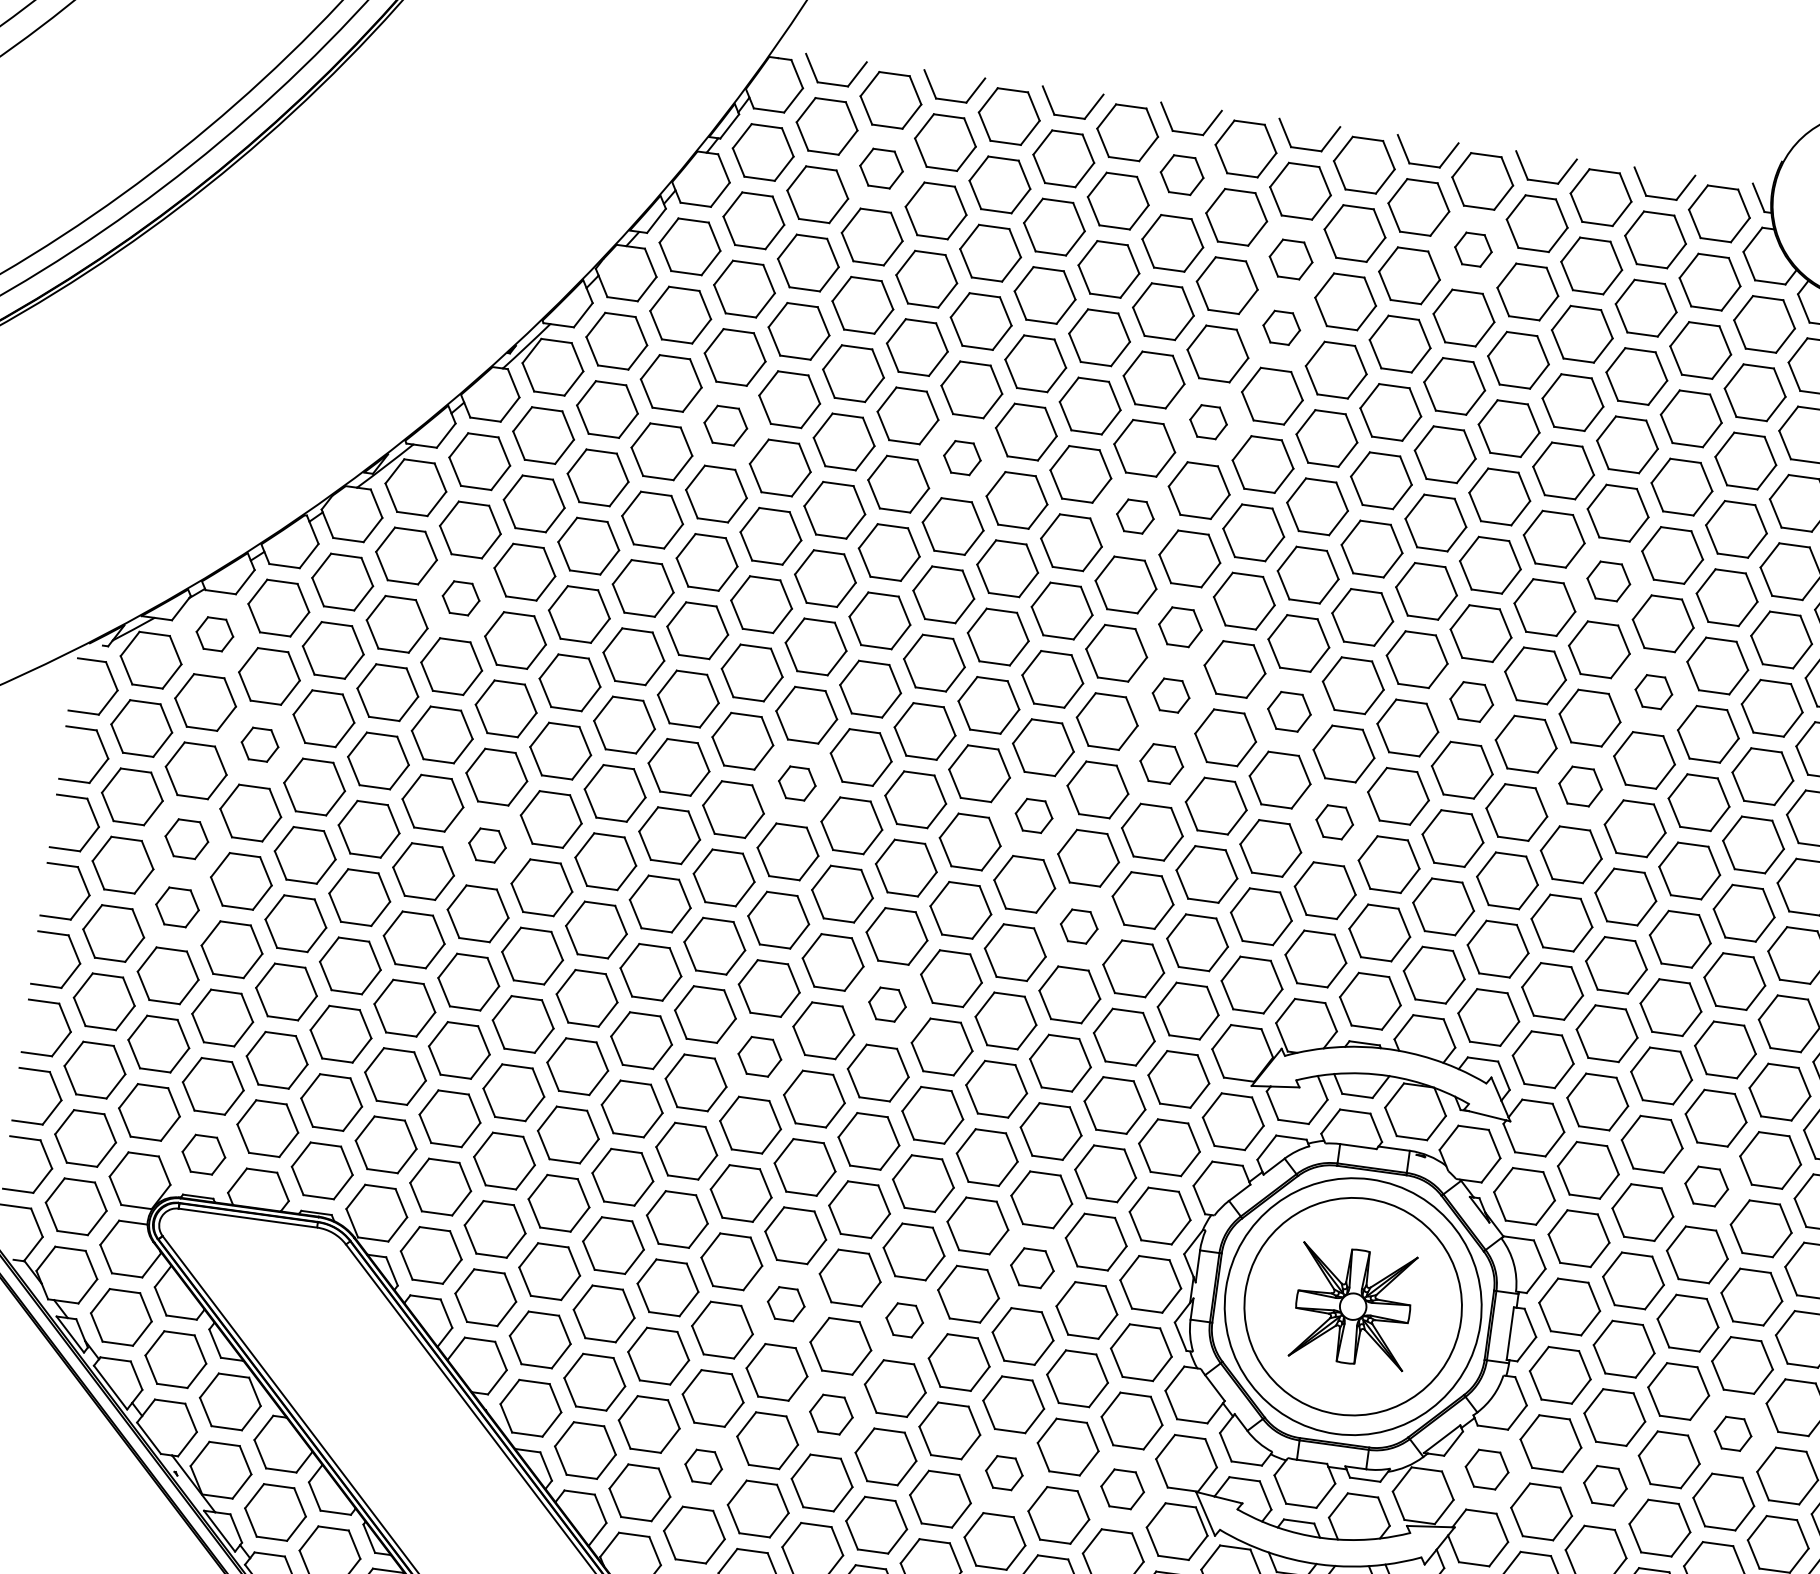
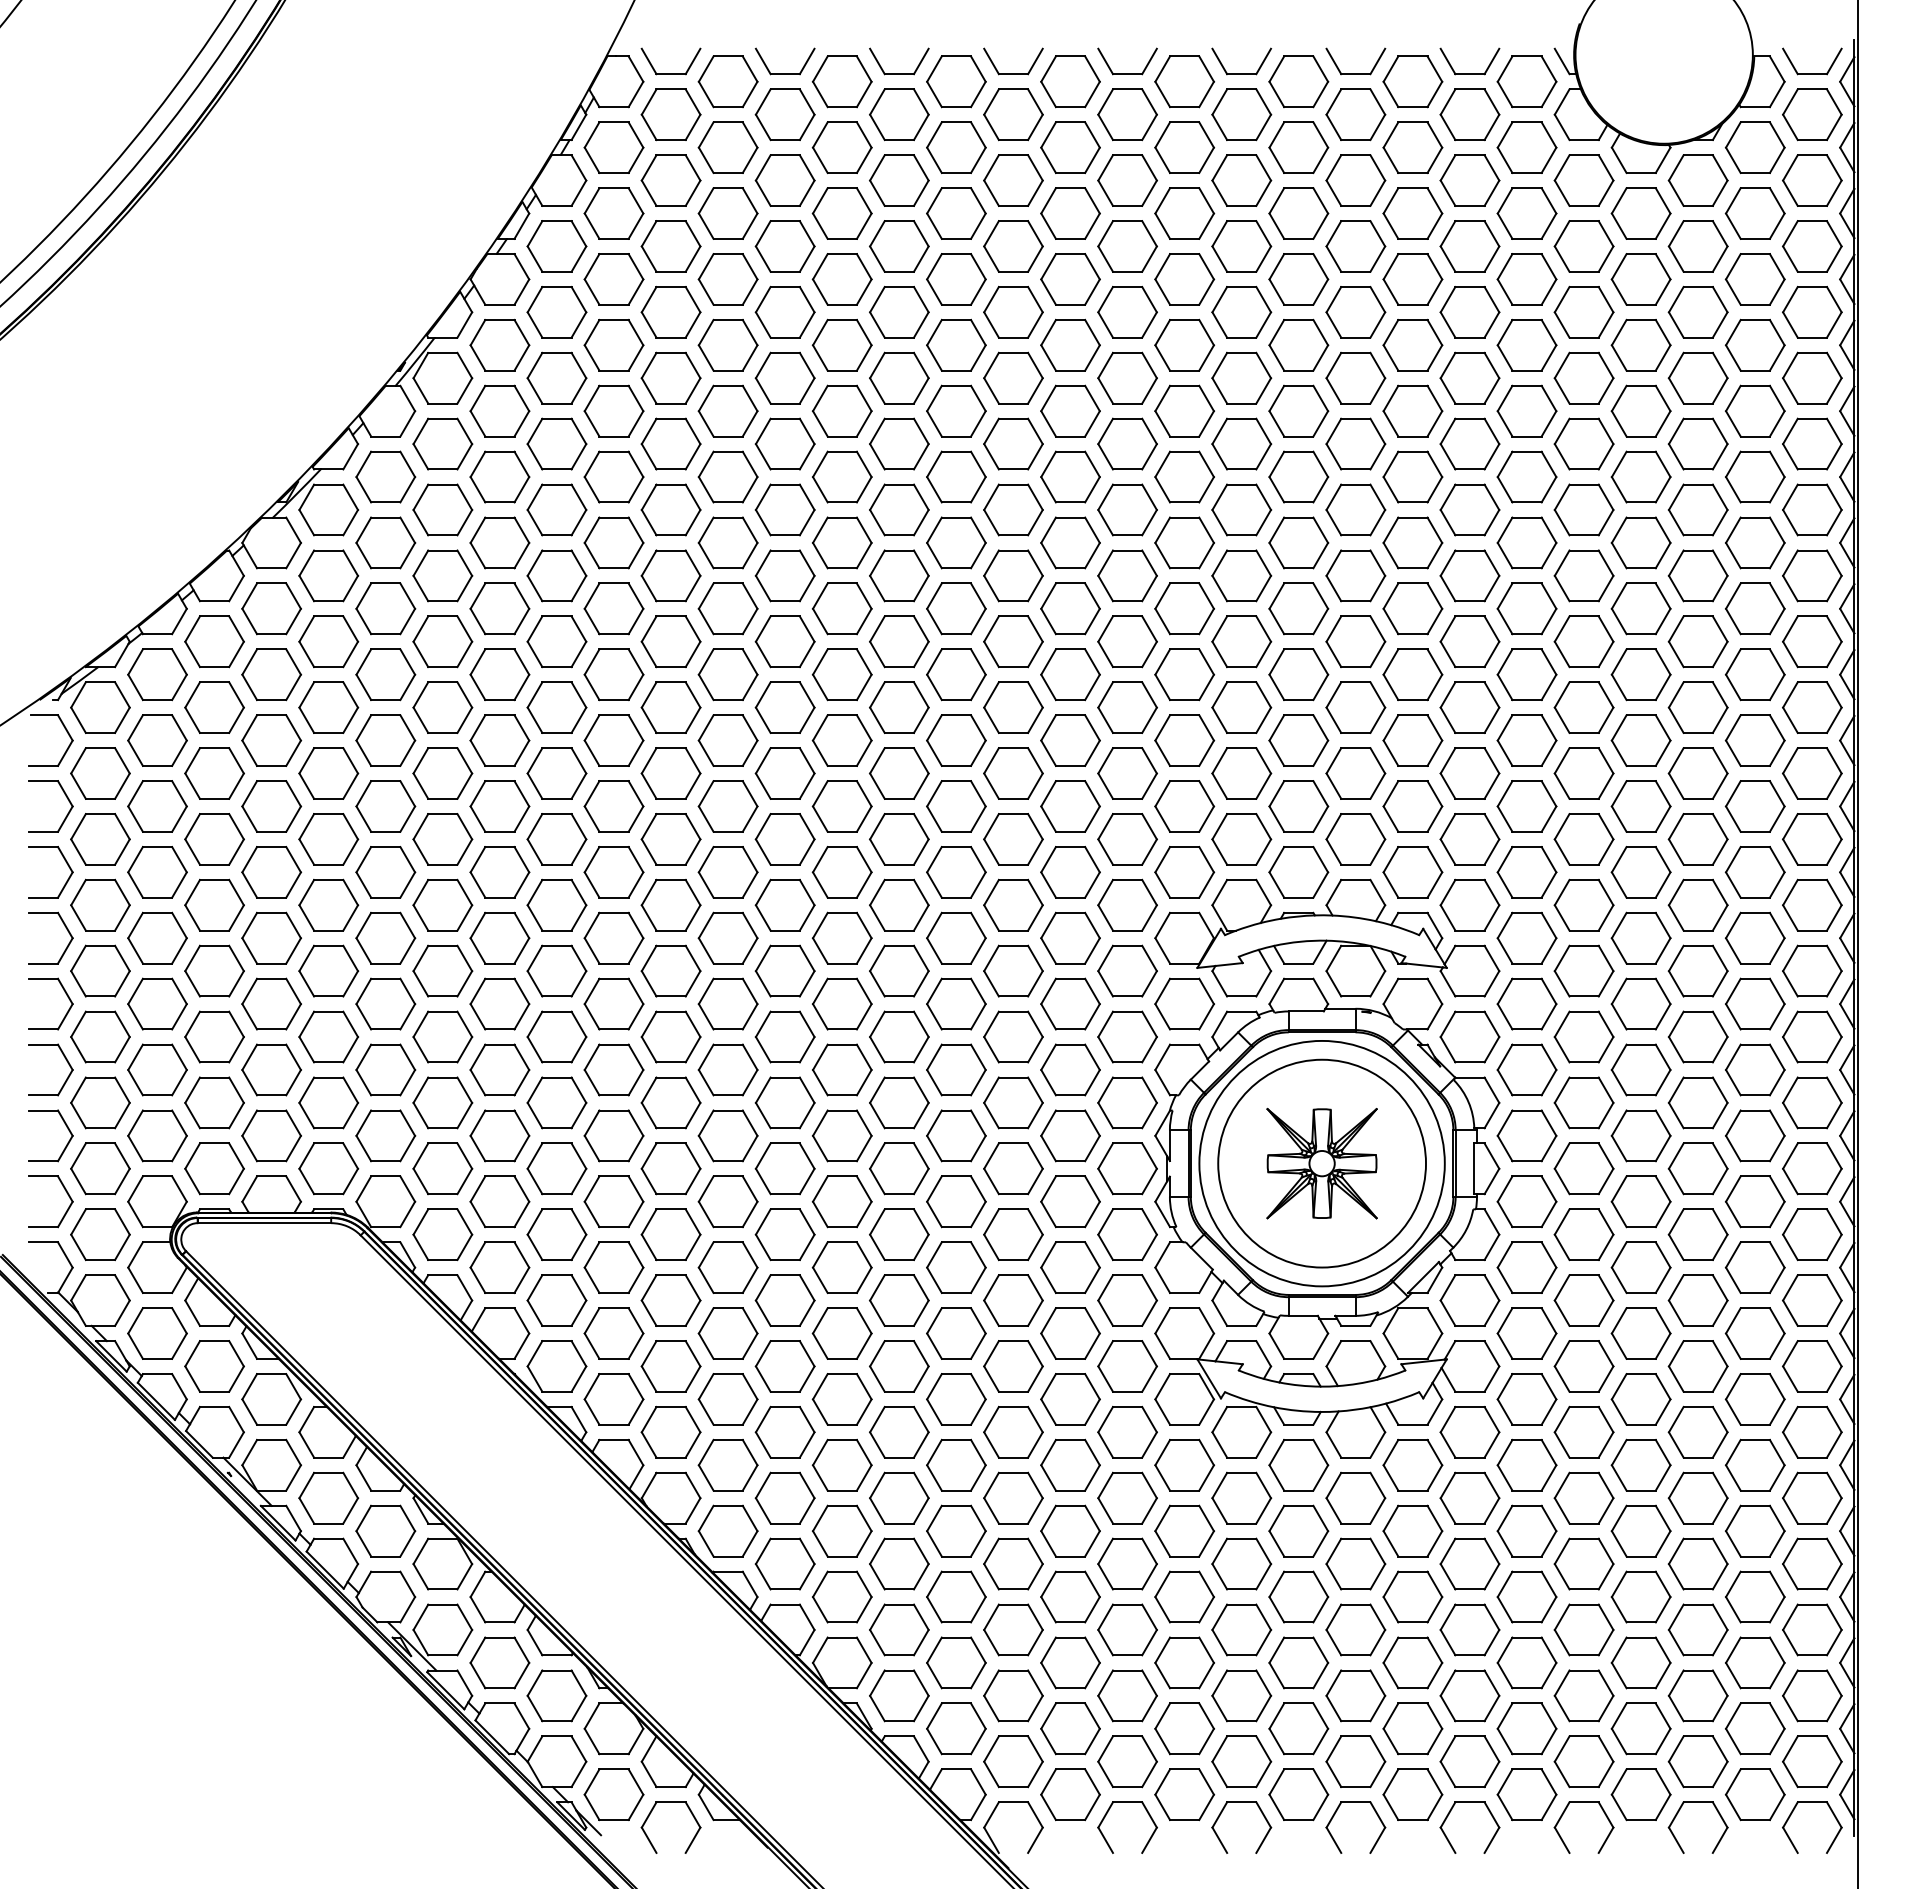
part: (880, 168) -> (727, 147), size x1.43
part: (1182, 174) -> (1013, 114), size x1.43
part: (1473, 249) -> (1298, 147), size x1.67
part: (1291, 259) -> (1127, 180), size x1.43
part: (1281, 327) -> (1127, 246), size x1.67
part: (1208, 421) -> (1070, 344), size x1.67
part: (725, 424) -> (613, 410), size x1.43
part: (961, 457) -> (841, 410), size x1.67
part: (1135, 516) -> (1013, 443), size x1.67
part: (1608, 580) -> (1469, 443), size x1.43
part: (460, 597) -> (385, 608), size x1.67
part: (1180, 626) -> (1070, 542), size x1.43
part: (214, 633) -> (157, 674), size x1.67
part: (1653, 691) -> (1526, 542), size x1.67
part: (1171, 695) -> (1070, 608), size x1.67
part: (1471, 701) -> (1355, 575), size x1.43
part: (1289, 711) -> (1184, 608), size x1.43
part: (260, 744) -> (214, 773), size x1.67
part: (1161, 763) -> (1070, 674), size x1.43
part: (796, 783) -> (727, 740), size x1.67
part: (1580, 786) -> (1469, 641), size x1.43
part: (1034, 815) -> (956, 740), size x1.67
part: (1334, 822) -> (1241, 707), size x1.67
part: (186, 839) -> (157, 872), size x1.43
part: (487, 845) -> (442, 839), size x1.67
part: (177, 906) -> (157, 937), size x1.43
part: (1079, 926) -> (1013, 839), size x1.67
part: (886, 1003) -> (841, 937), size x1.67
part: (759, 1056) -> (727, 1003), size x1.43
part: (203, 1154) -> (214, 1168), size x1.43
part: (1706, 1185) -> (1640, 1003), size x1.43
part: (1032, 1267) -> (1013, 1168), size x1.43
part: (785, 1303) -> (784, 1234), size x1.67
part: (904, 1320) -> (899, 1234), size x1.67
part: (830, 1414) -> (841, 1333), size x1.43
part: (1732, 1433) -> (1697, 1234), size x1.67
part: (703, 1466) -> (727, 1399), size x1.67
part: (1486, 1469) -> (1469, 1300), size x1.43
part: (1004, 1473) -> (1013, 1366), size x1.67
part: (1604, 1485) -> (1583, 1300), size x1.43
part: (1122, 1489) -> (1127, 1366), size x1.43

